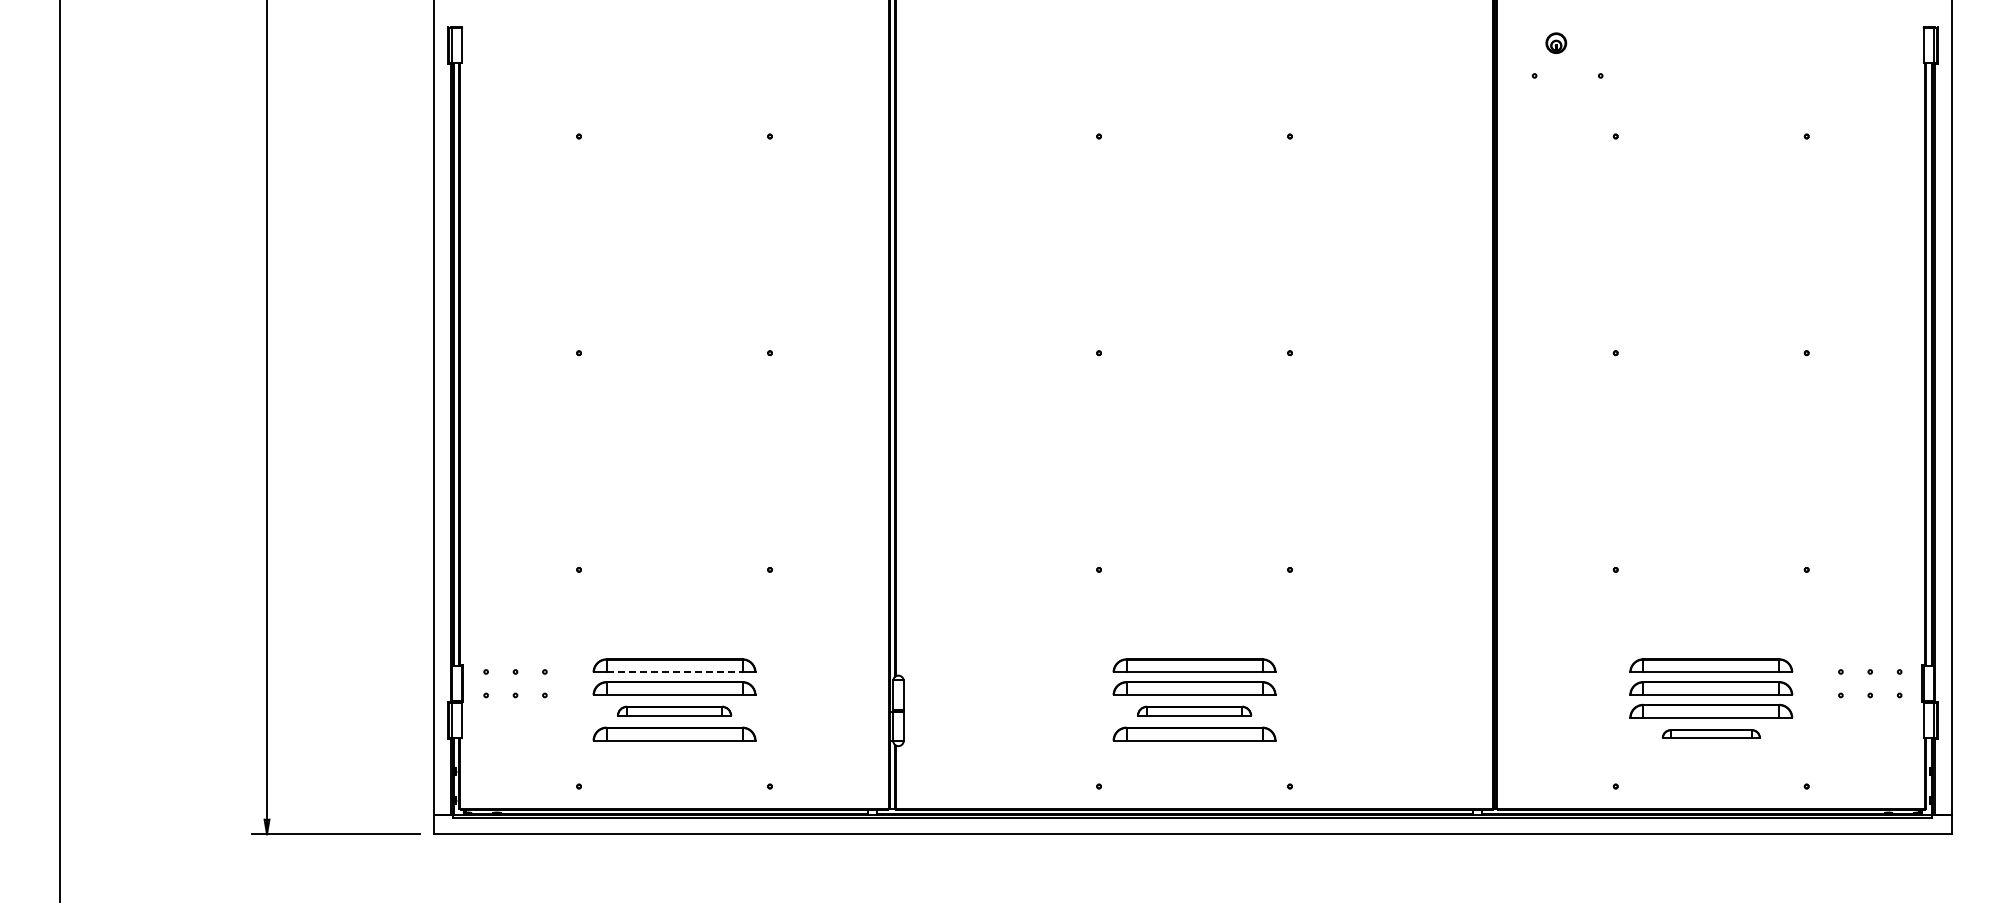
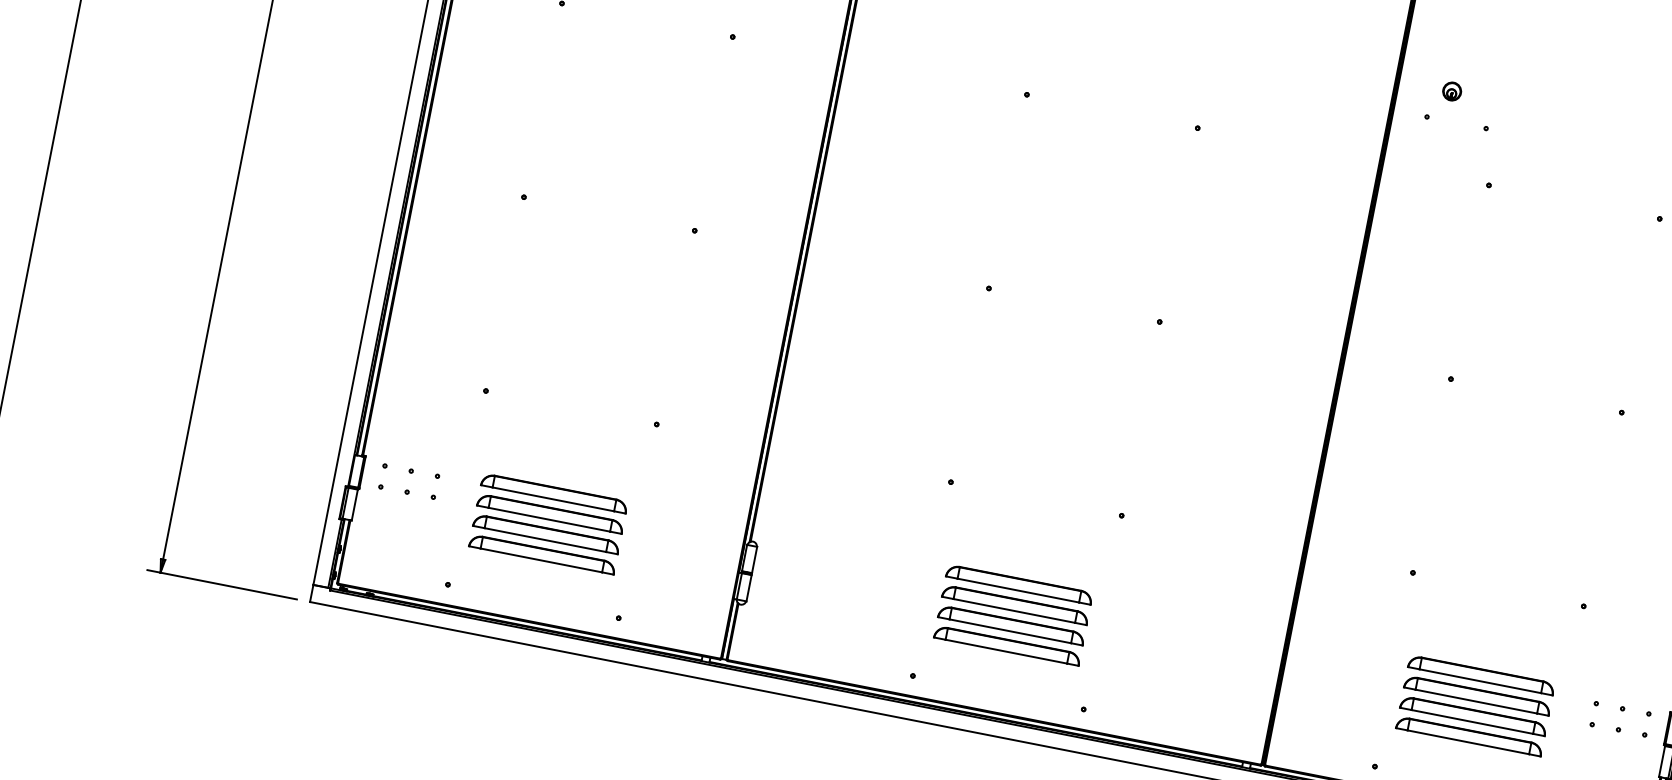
line: (674, 672) -> (553, 499), dashed -> solid
part: (674, 710) -> (546, 533), size x1.43
part: (1194, 710) -> (1011, 624), size x1.43
part: (1711, 733) -> (1469, 735), size x1.67

